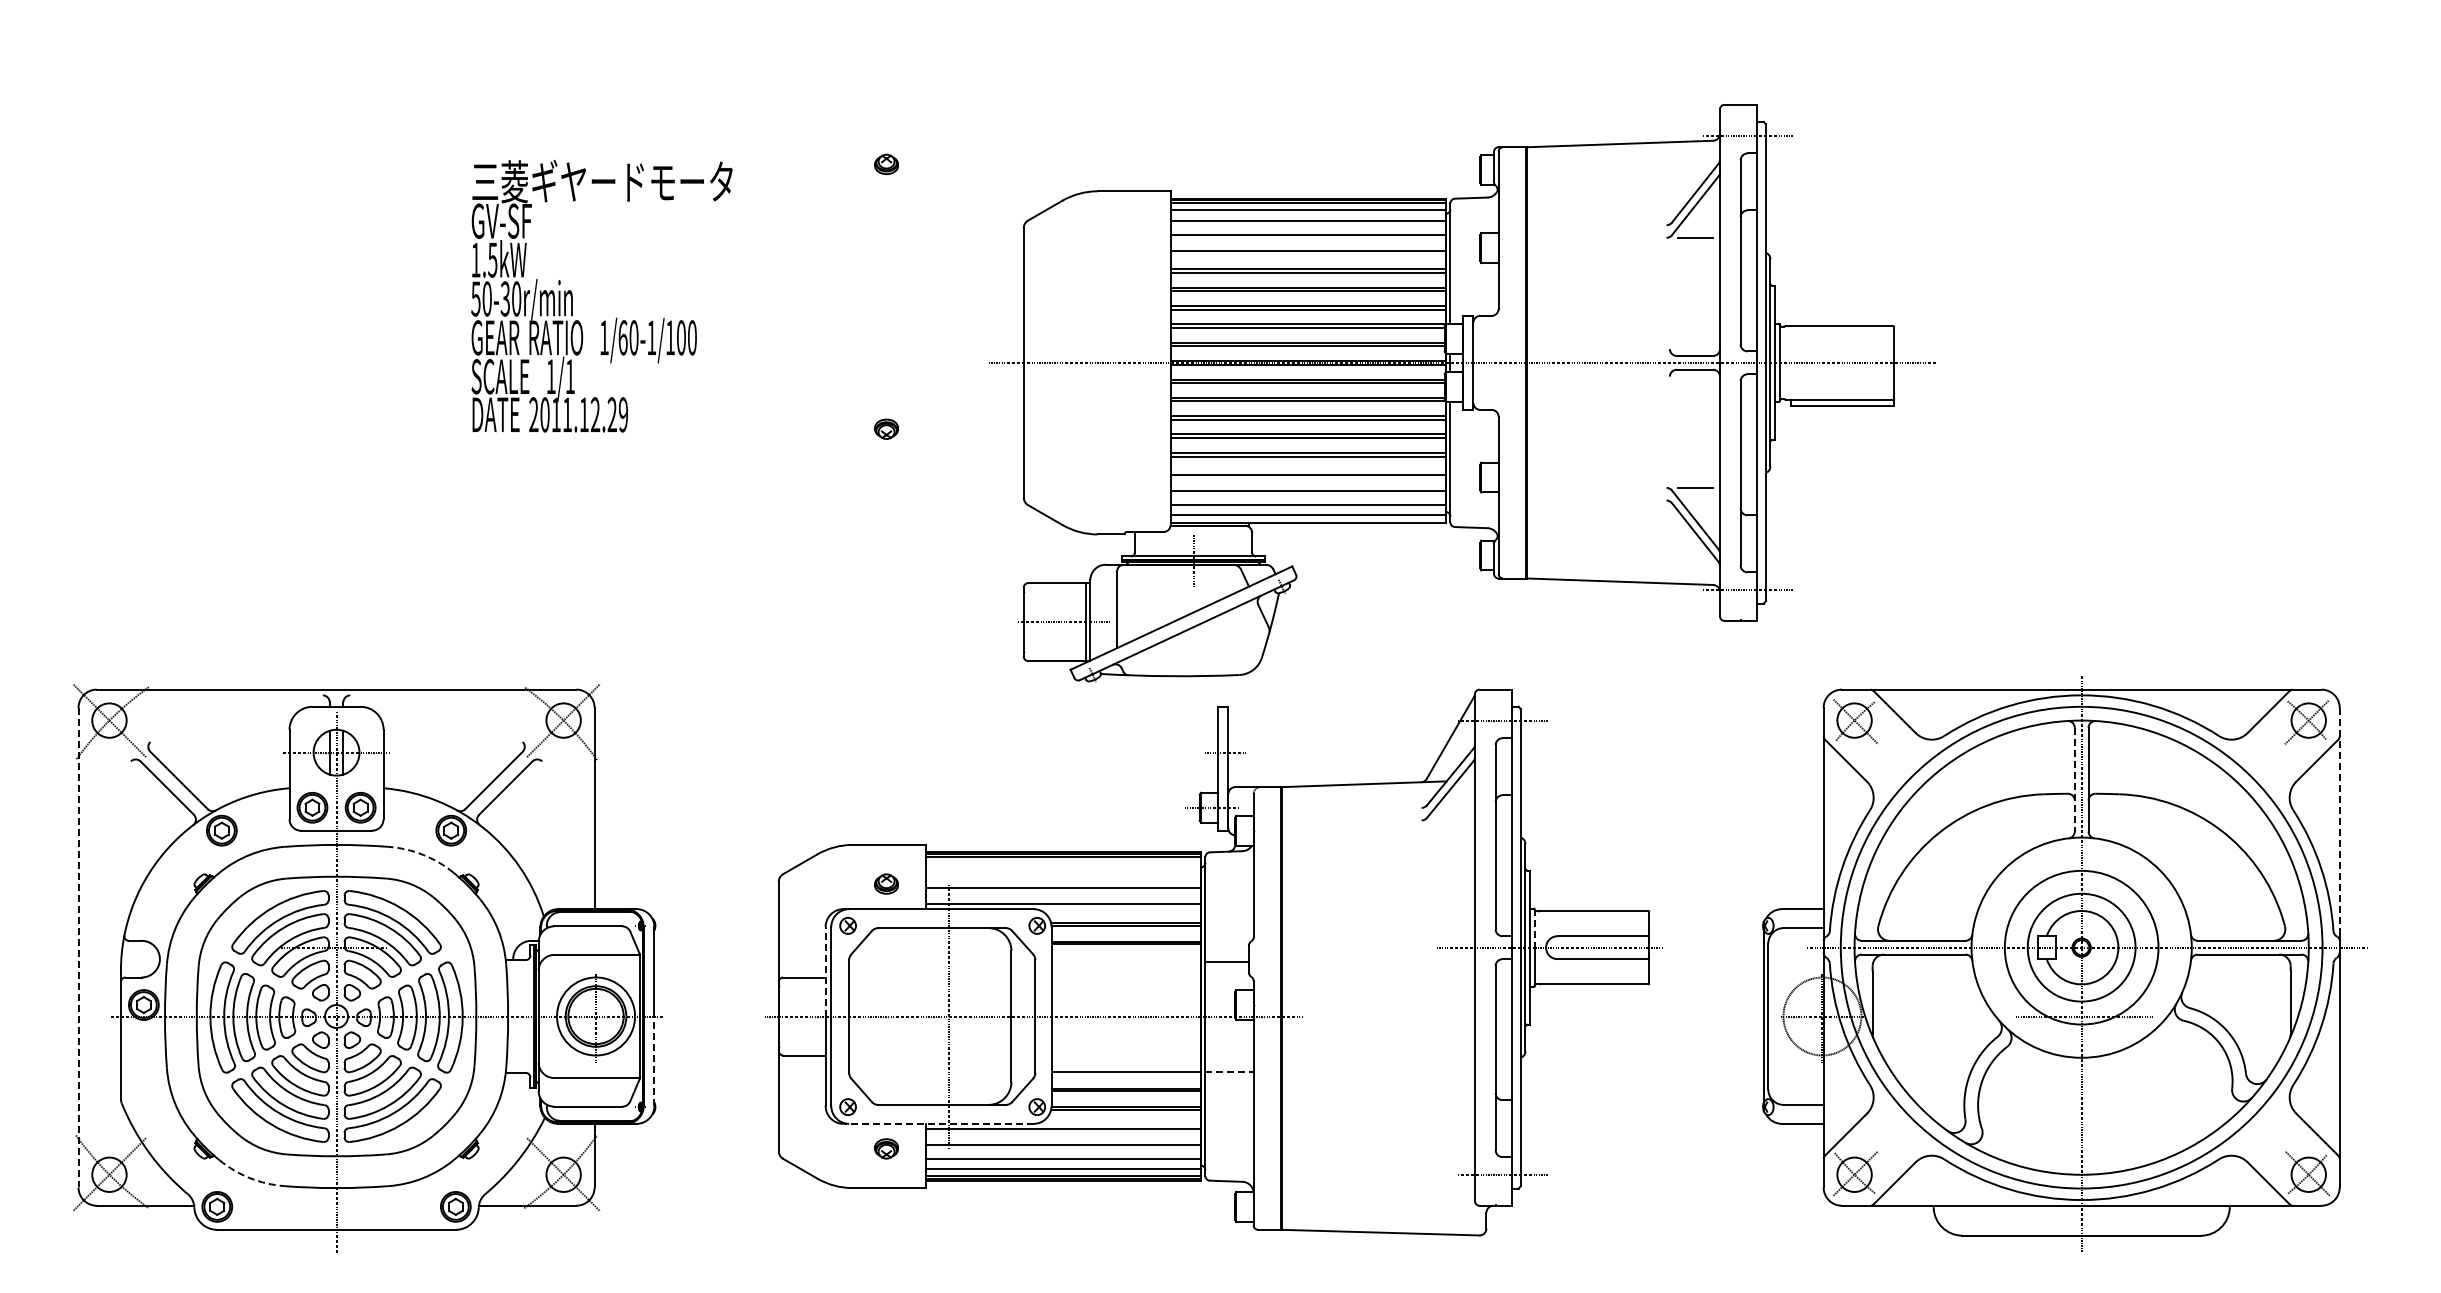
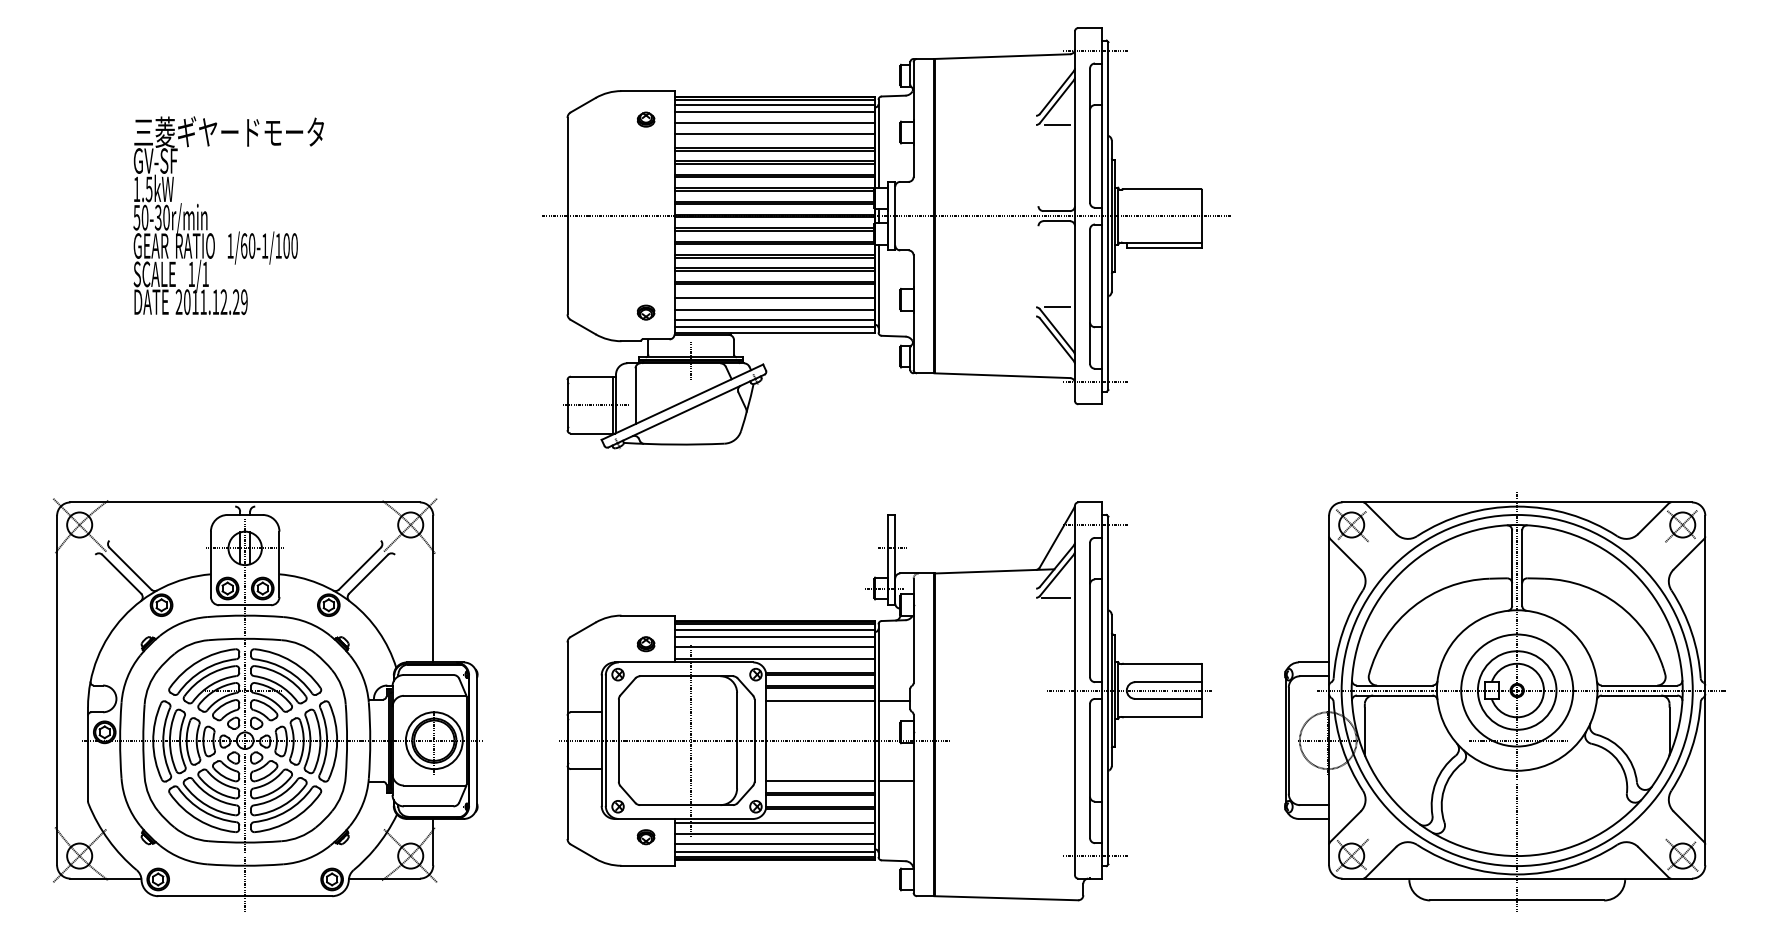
text: (601, 296) -> (228, 215), moved
part: (1462, 393) -> (887, 238), moved
line: (2074, 779) -> (1511, 567), dashed -> solid
line: (1448, 820) -> (1055, 597), added
line: (2339, 822) -> (1705, 599), dashed -> solid
arc: (423, 854) -> (308, 622), dashed -> solid
line: (1062, 863) -> (774, 629), added
line: (1062, 874) -> (774, 637), added
line: (1534, 928) -> (1118, 676), dashed -> solid
line: (78, 947) -> (57, 690), dashed -> solid
line: (1125, 961) -> (820, 700), added
line: (825, 971) -> (601, 707), dashed -> solid
line: (654, 1061) -> (476, 773), dashed -> solid
line: (1230, 1071) -> (896, 780), dashed -> solid
line: (938, 1123) -> (683, 818), dashed -> solid
arc: (250, 1178) -> (182, 858), dashed -> solid

